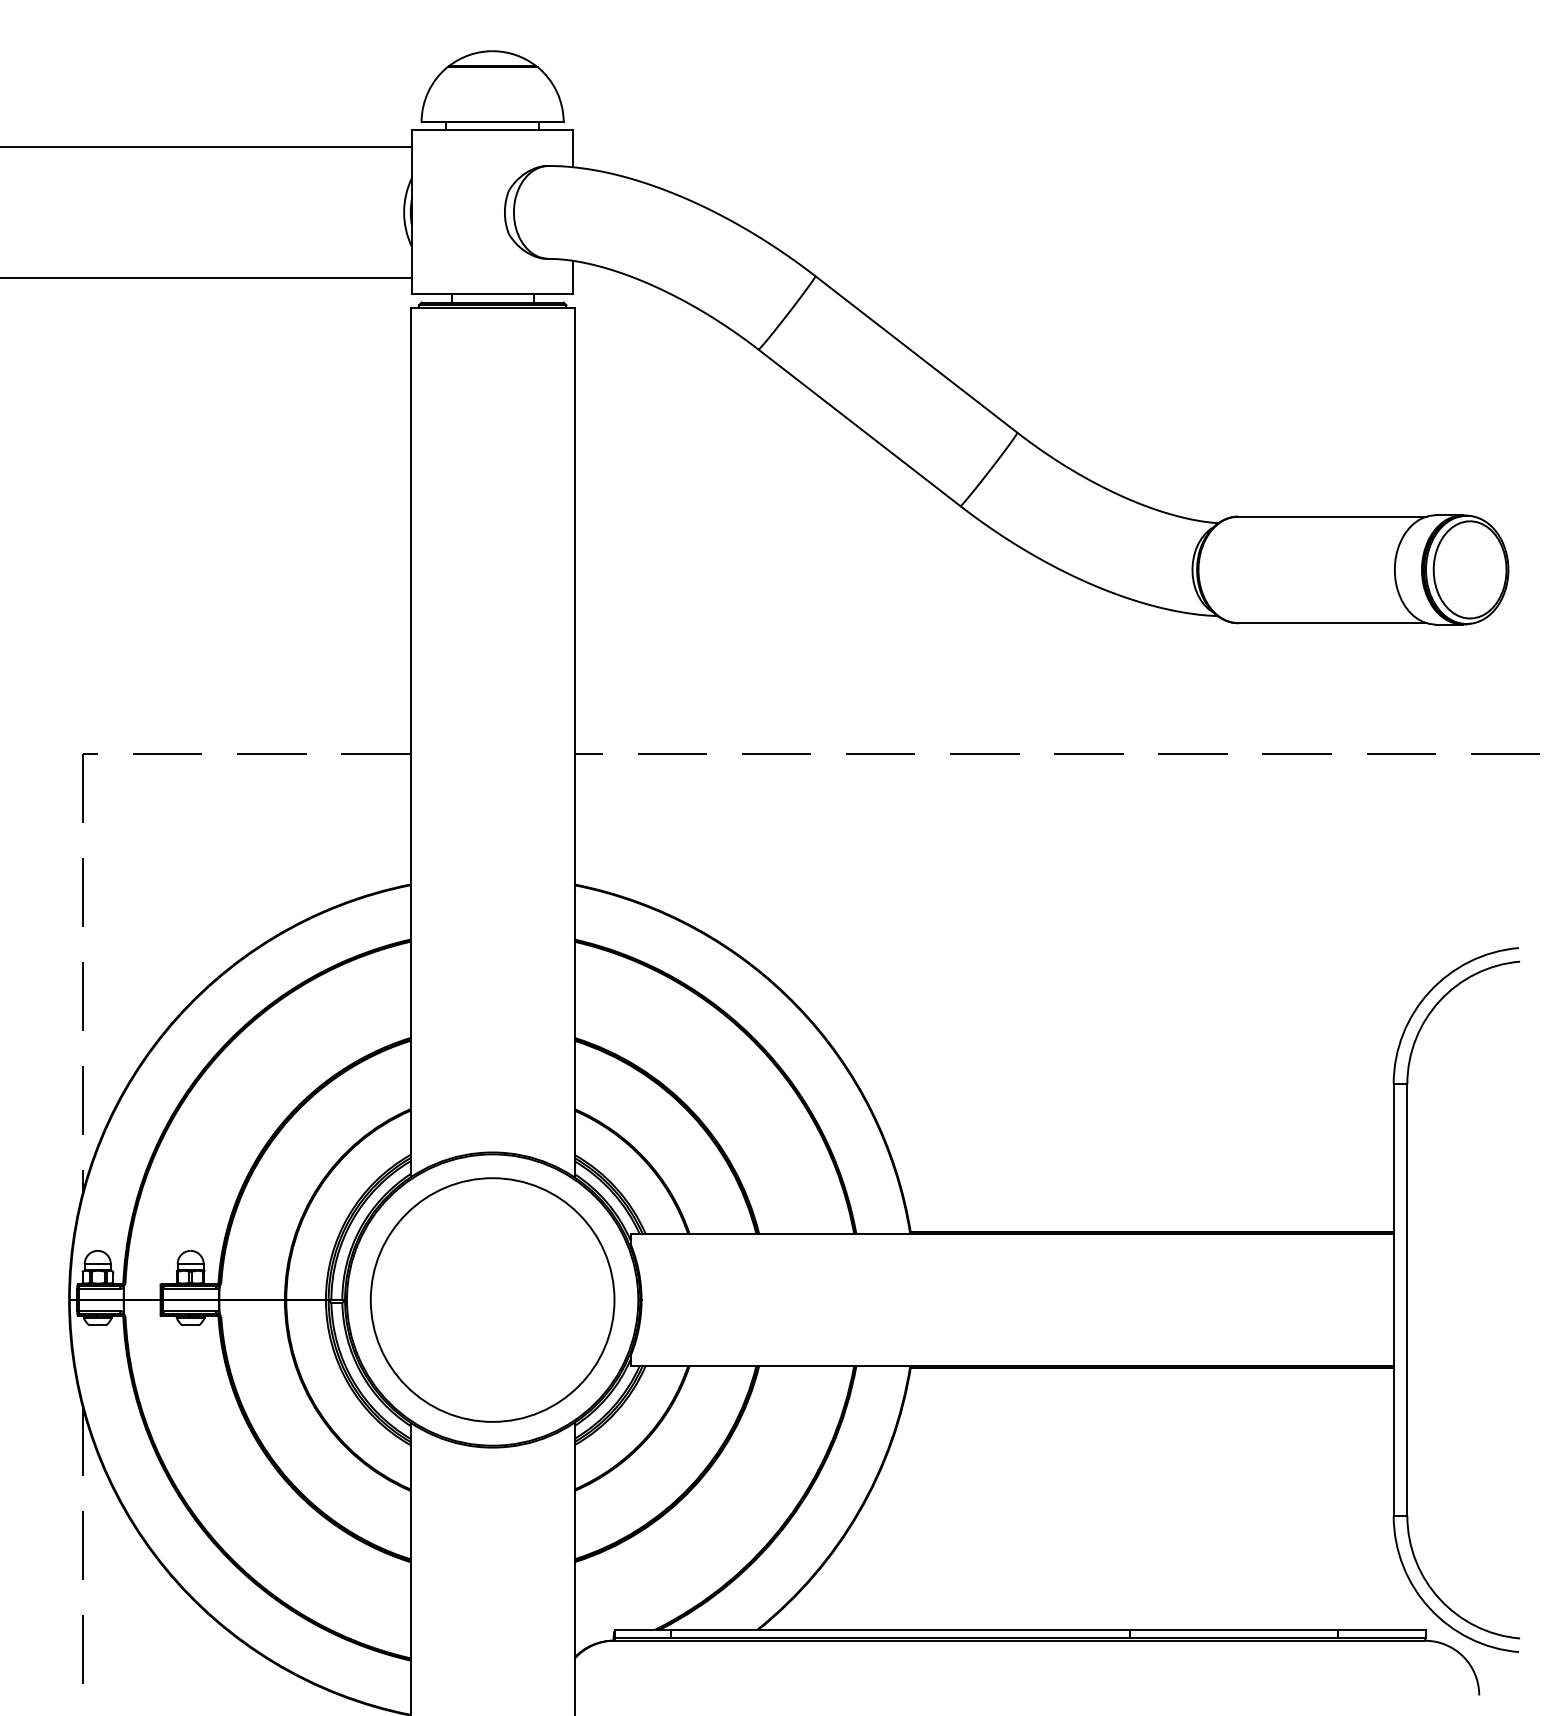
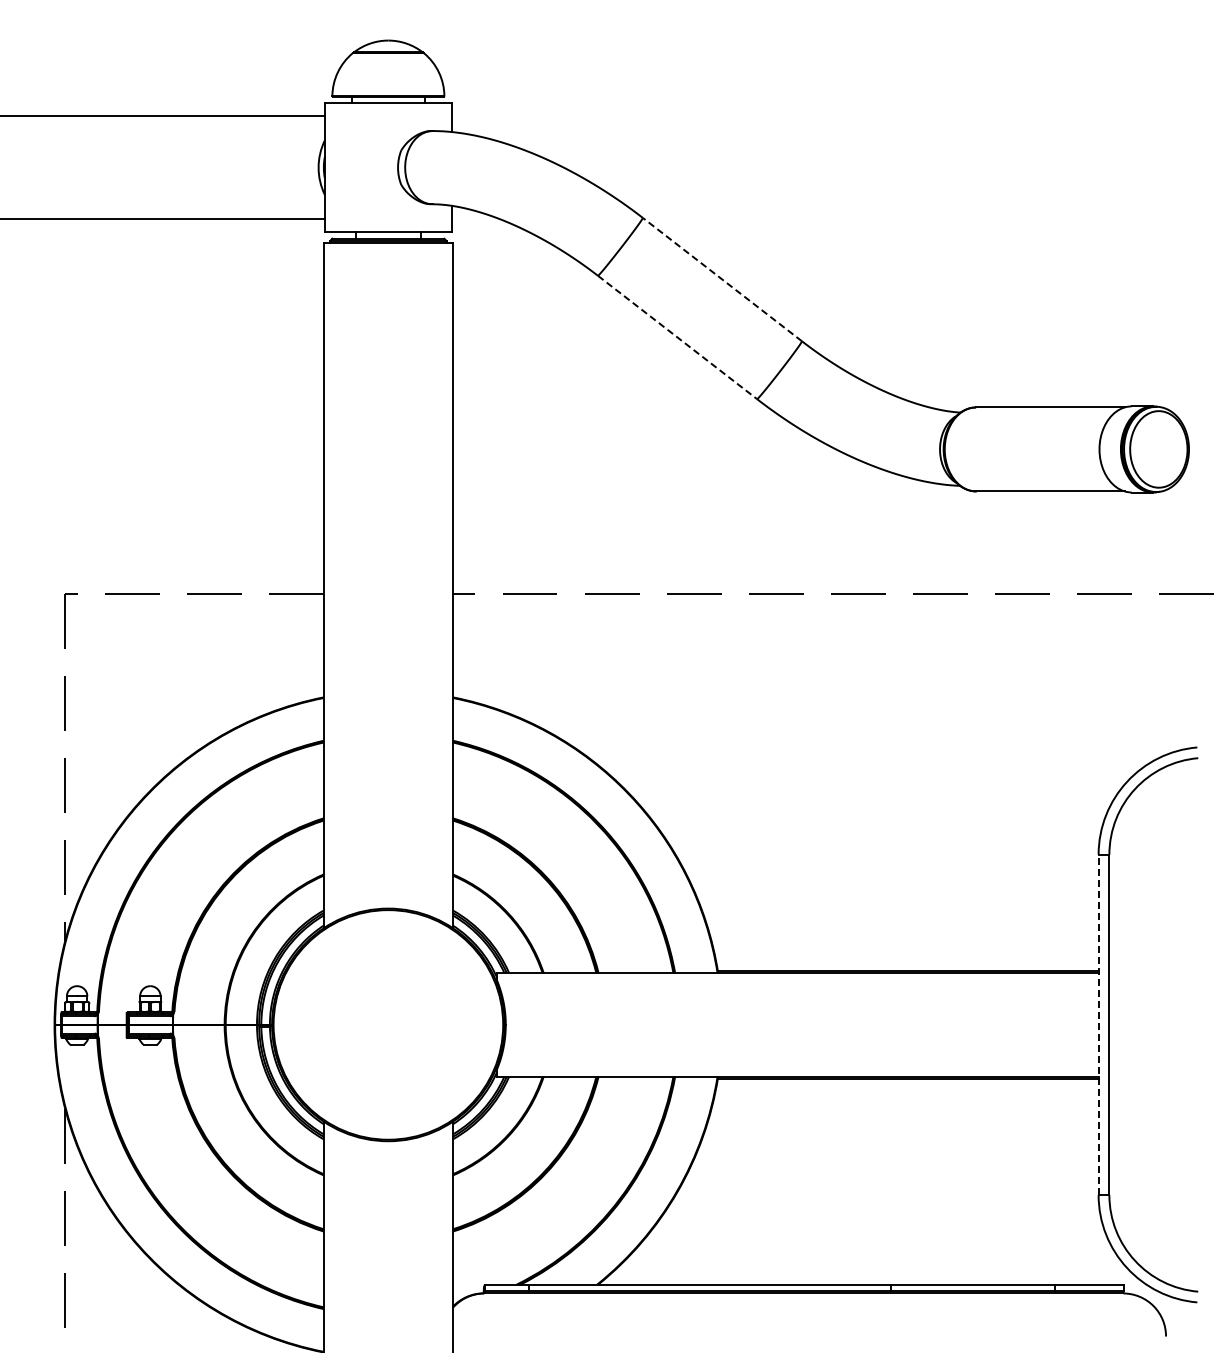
line: (916, 354) -> (722, 279), solid -> dashed
line: (859, 427) -> (677, 337), solid -> dashed
circle: (492, 1299) -> (388, 1024), removed
line: (1393, 1299) -> (1098, 1024), solid -> dashed

